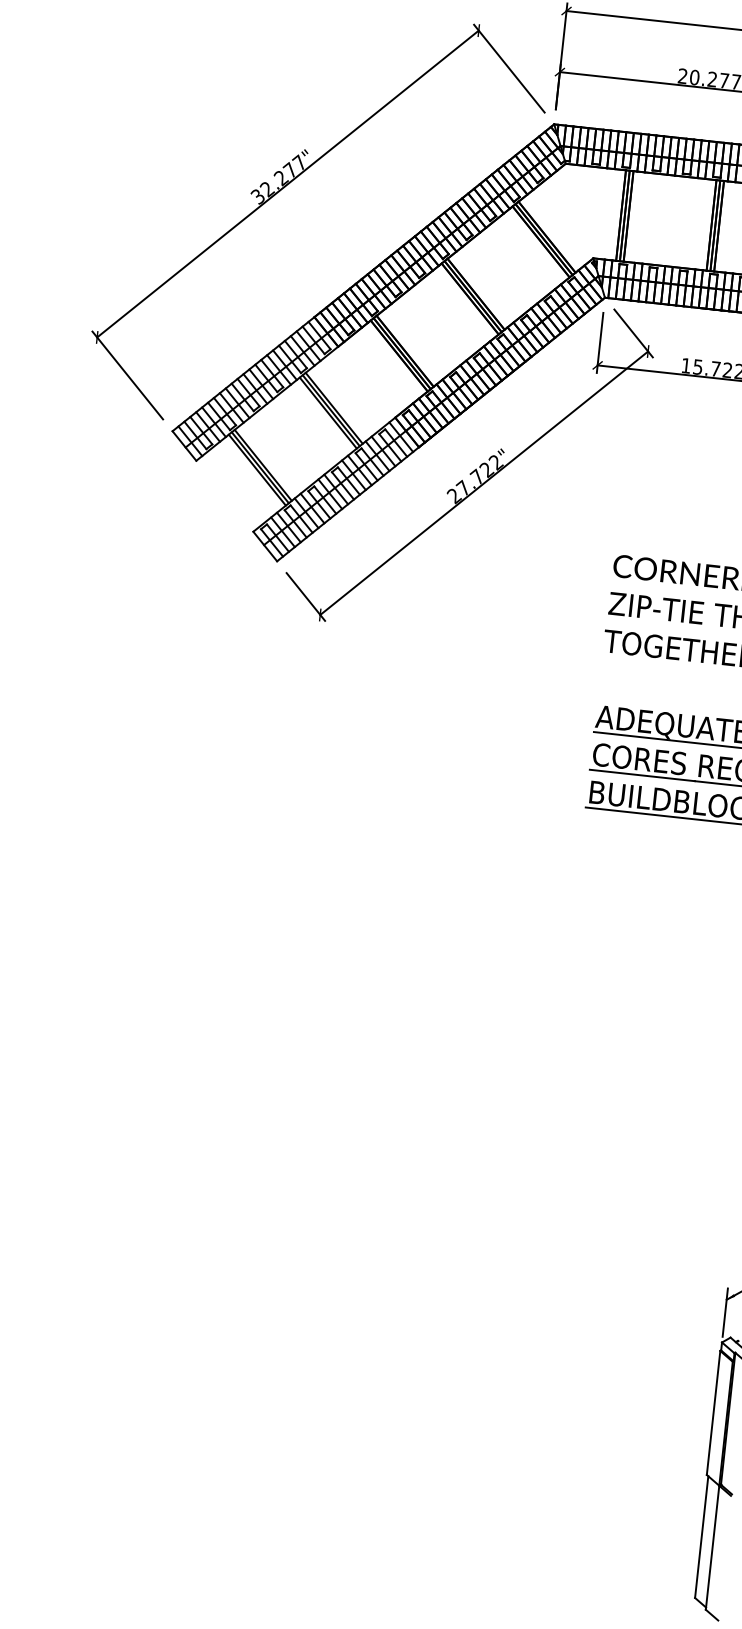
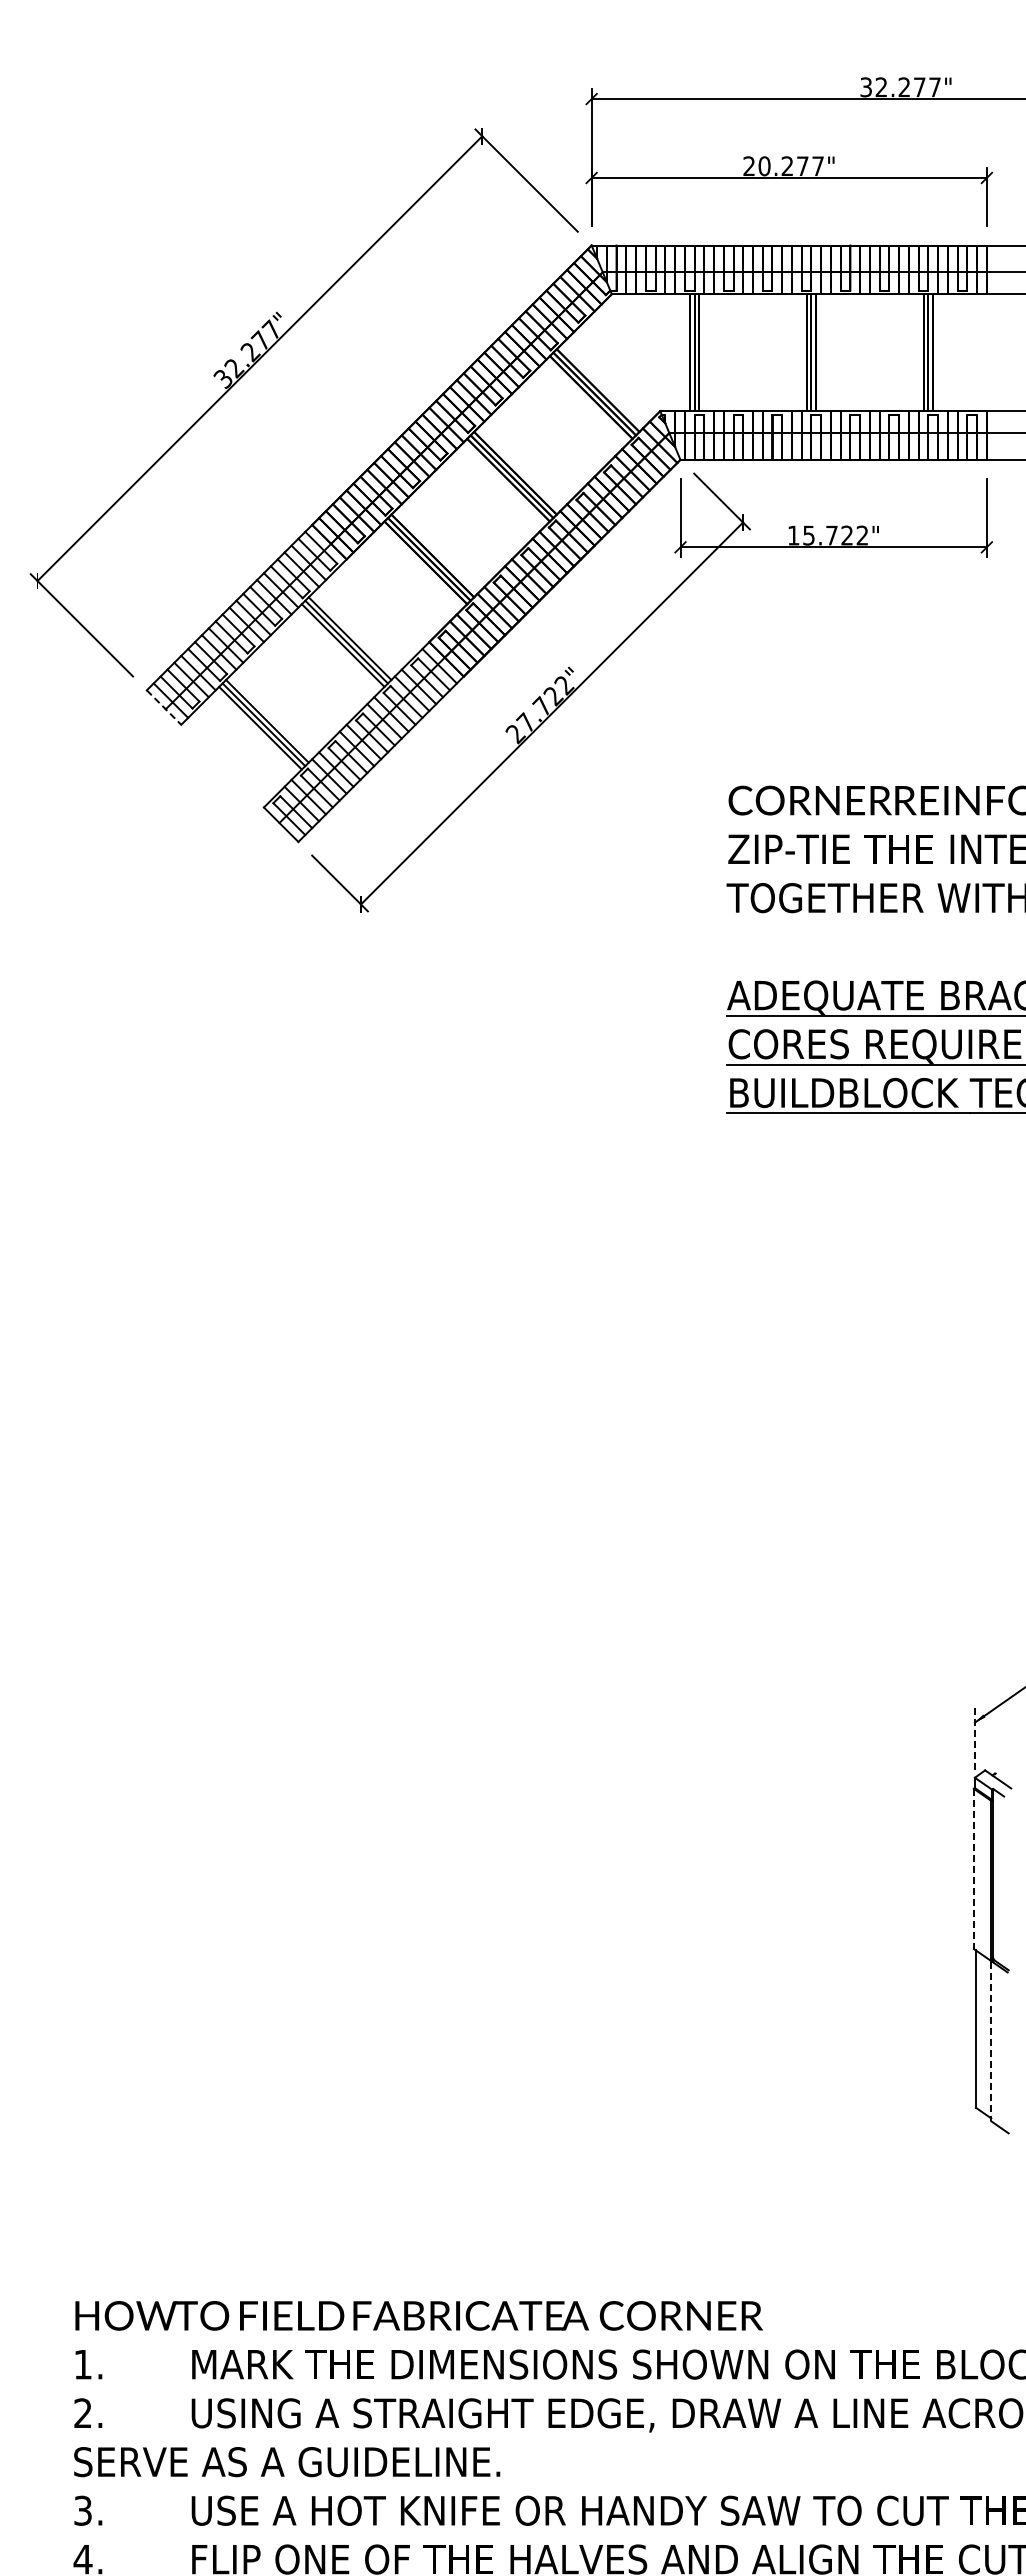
line: (184, 446) -> (164, 707), solid -> dashed
line: (725, 1312) -> (974, 1738), solid -> dashed
line: (713, 1413) -> (973, 1869), solid -> dashed
line: (712, 1547) -> (991, 2041), solid -> dashed

